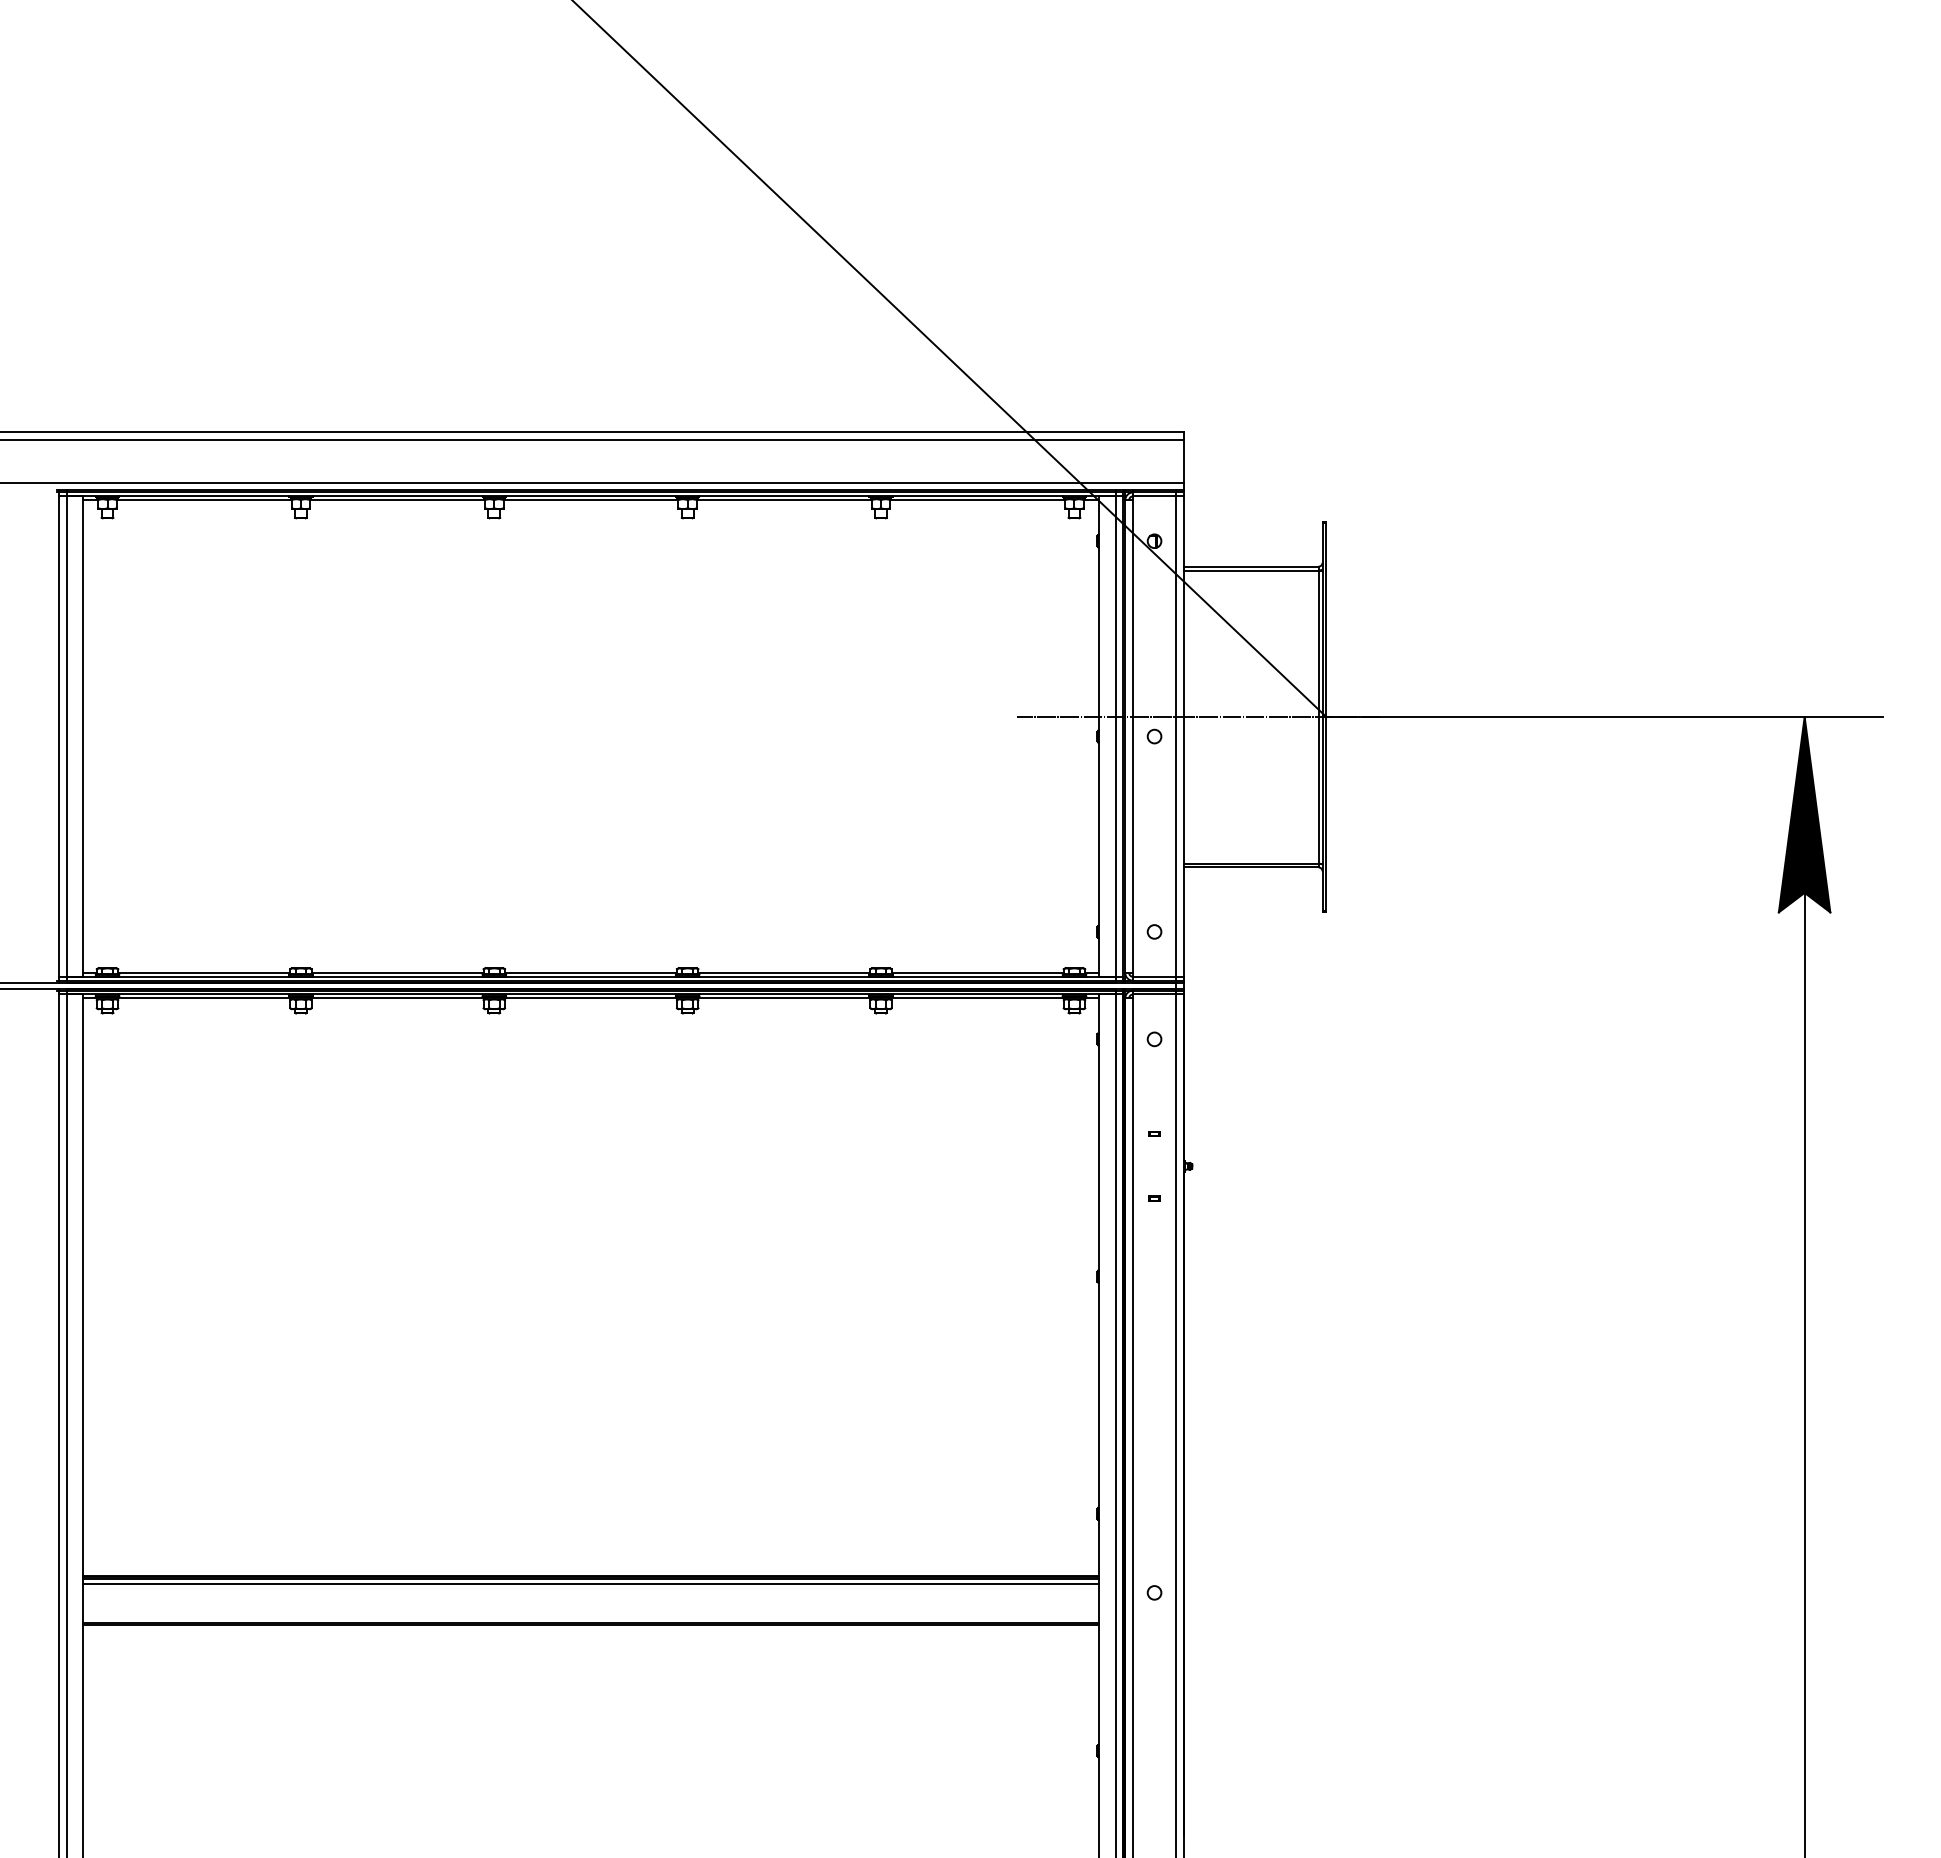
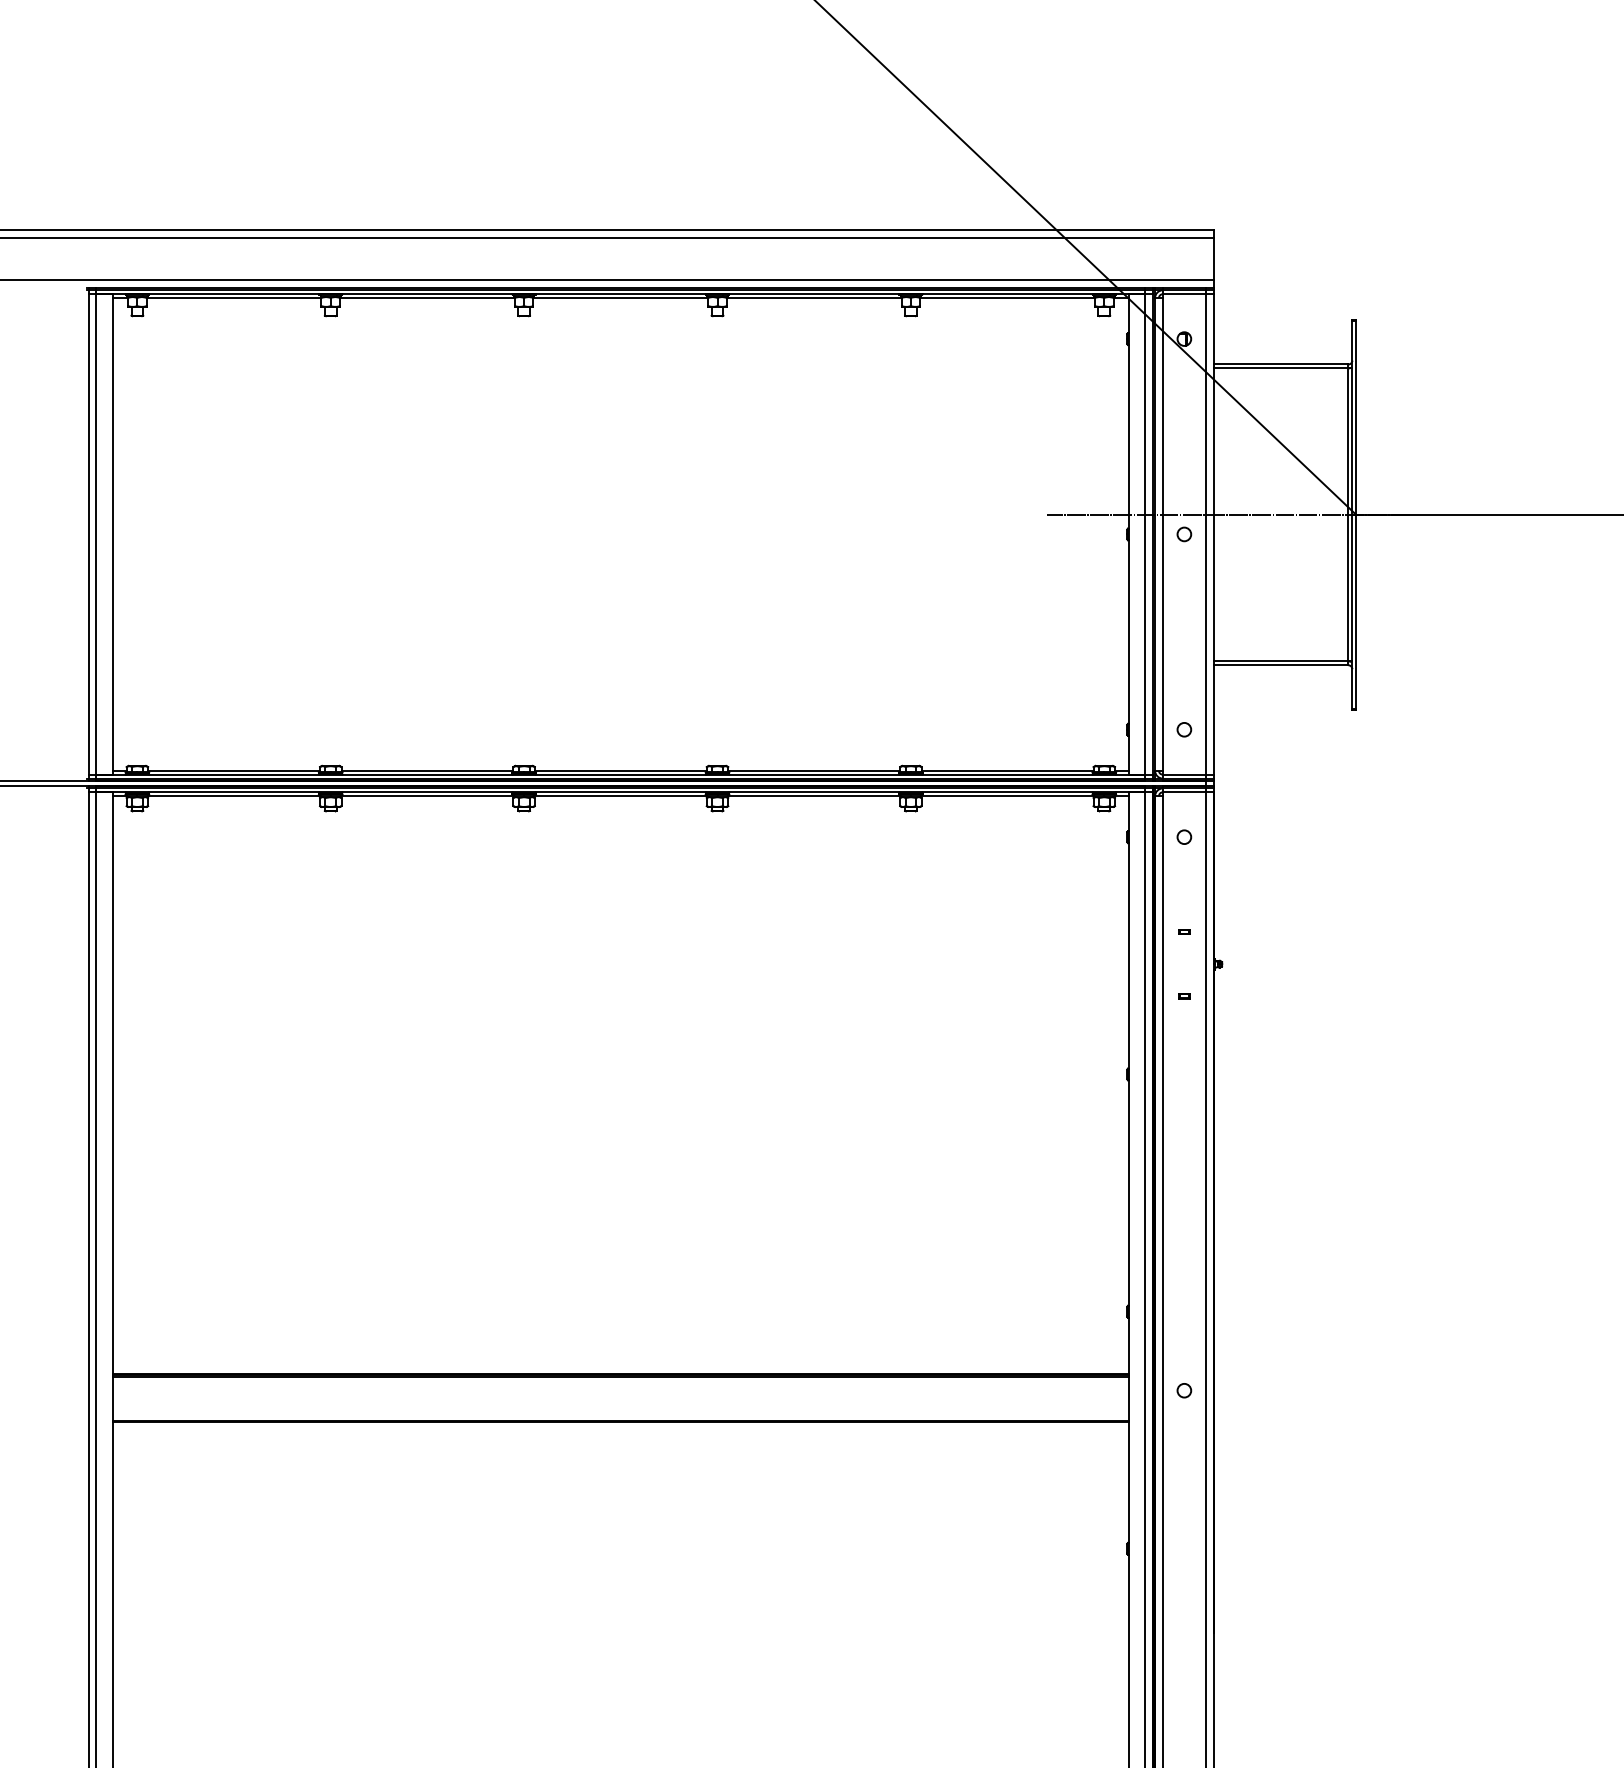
line: (590, 1584) -> (620, 1382), removed

